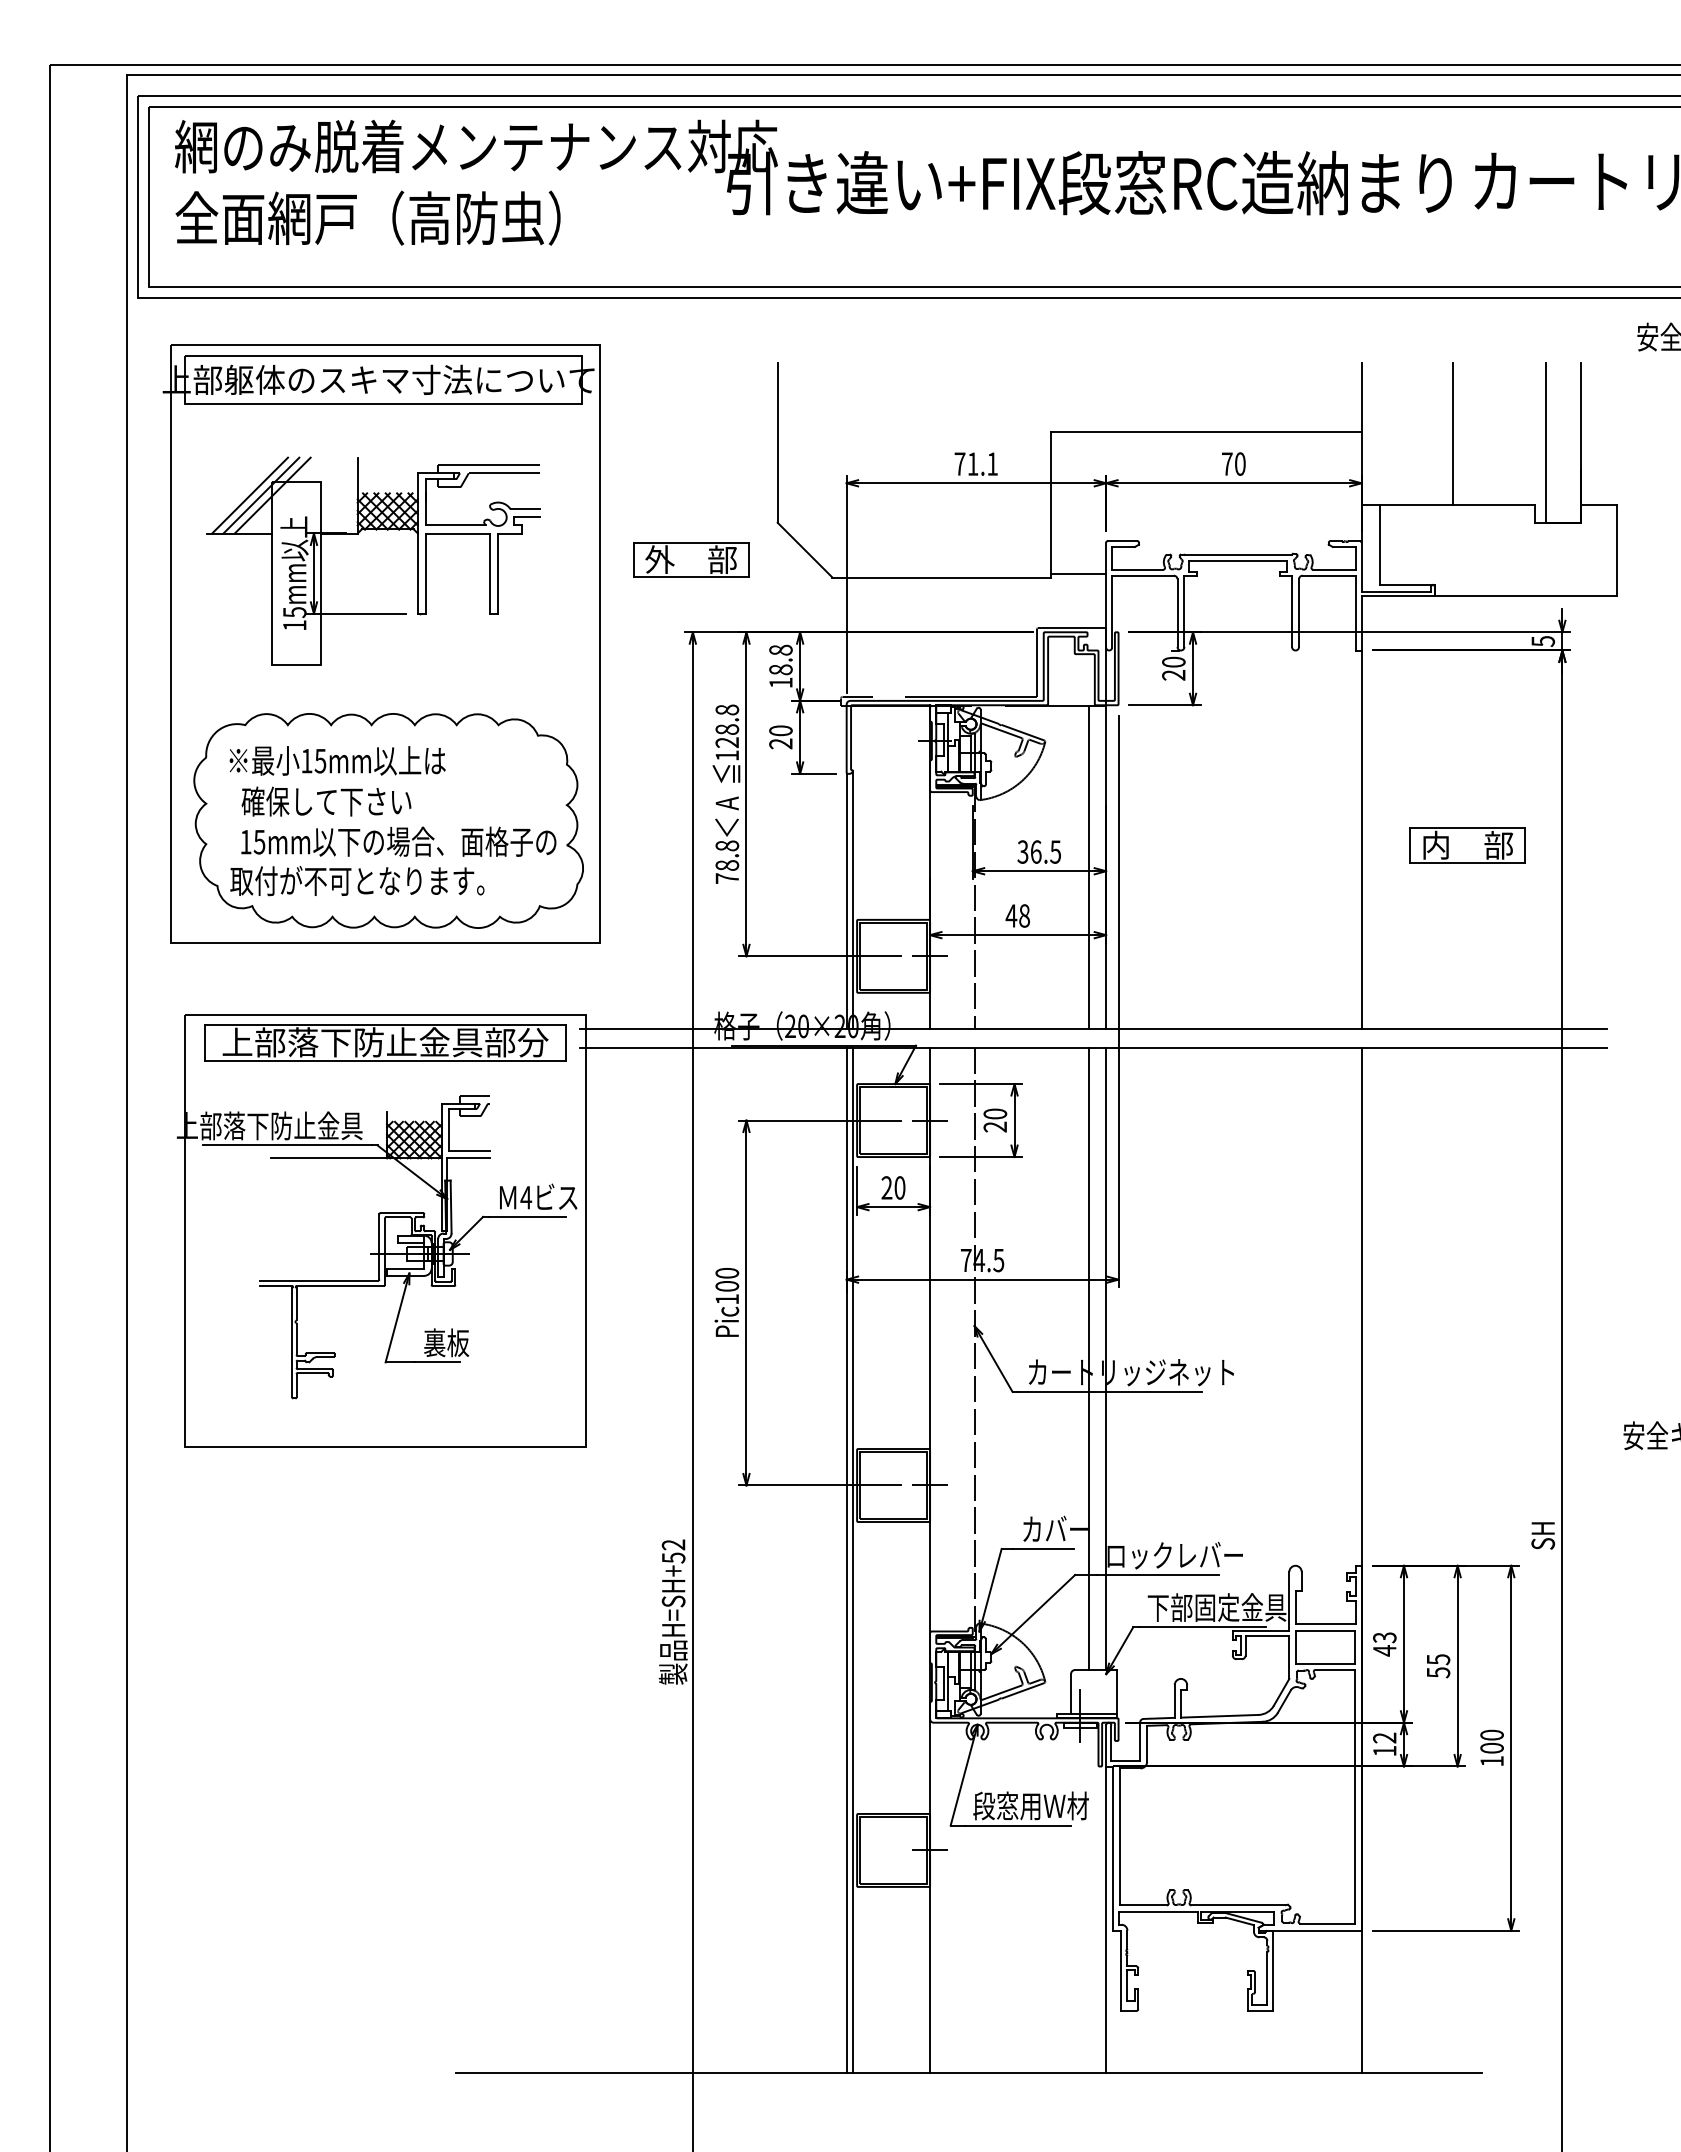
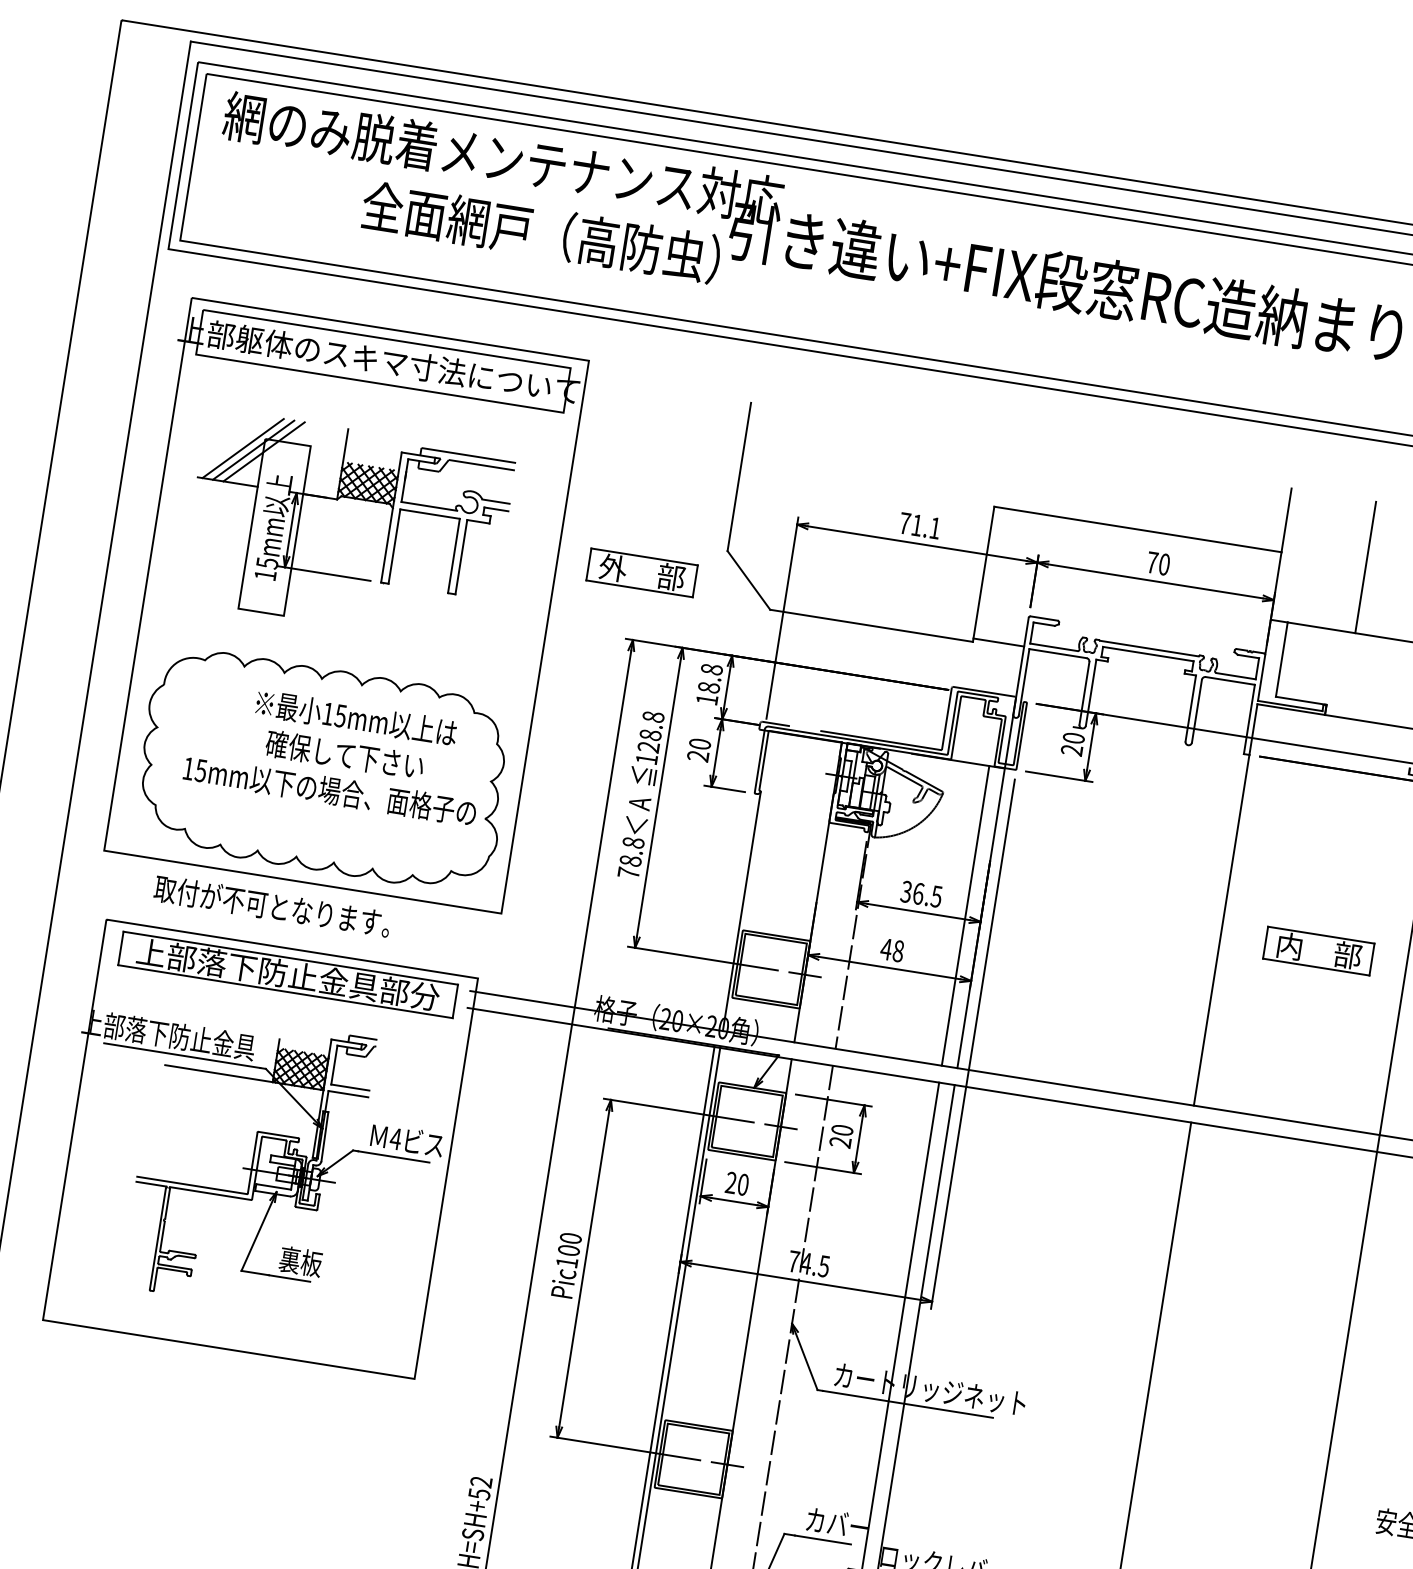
text: (367, 217) -> (540, 231), moved
text: (337, 760) -> (356, 717), moved
text: (326, 801) -> (344, 754), moved
text: (357, 881) -> (272, 906), moved
line: (846, 901) -> (735, 911), removed

